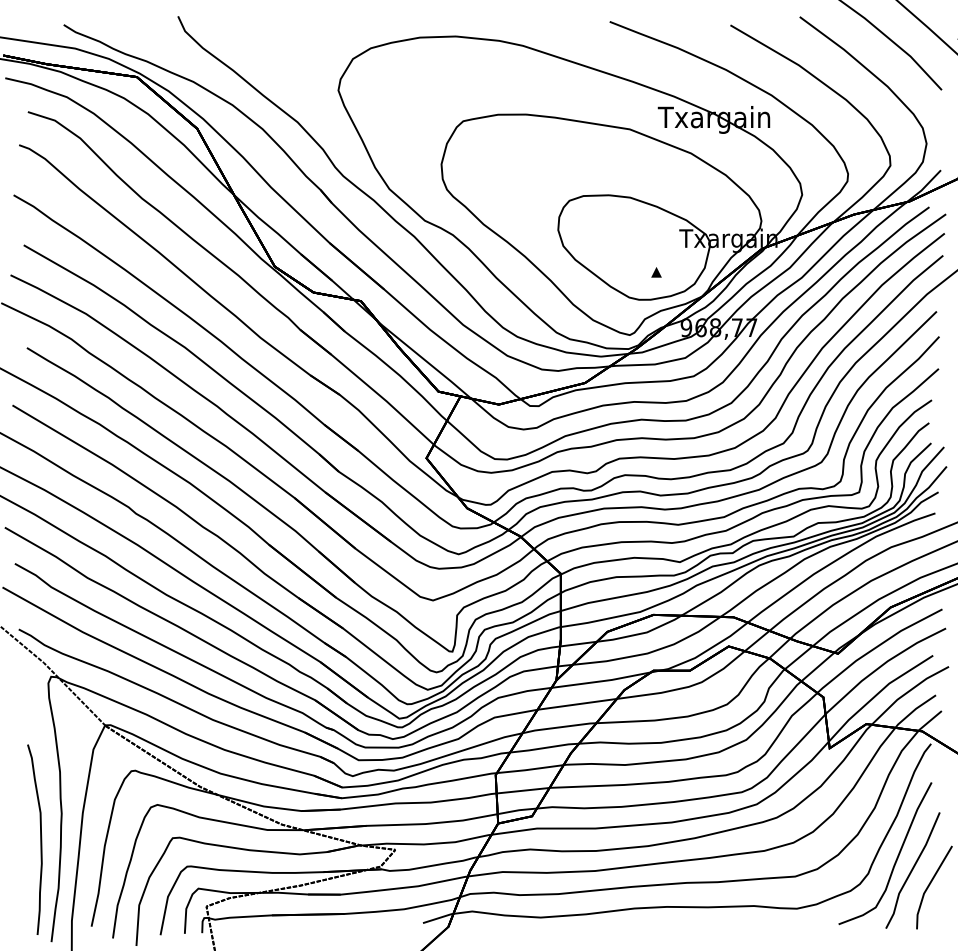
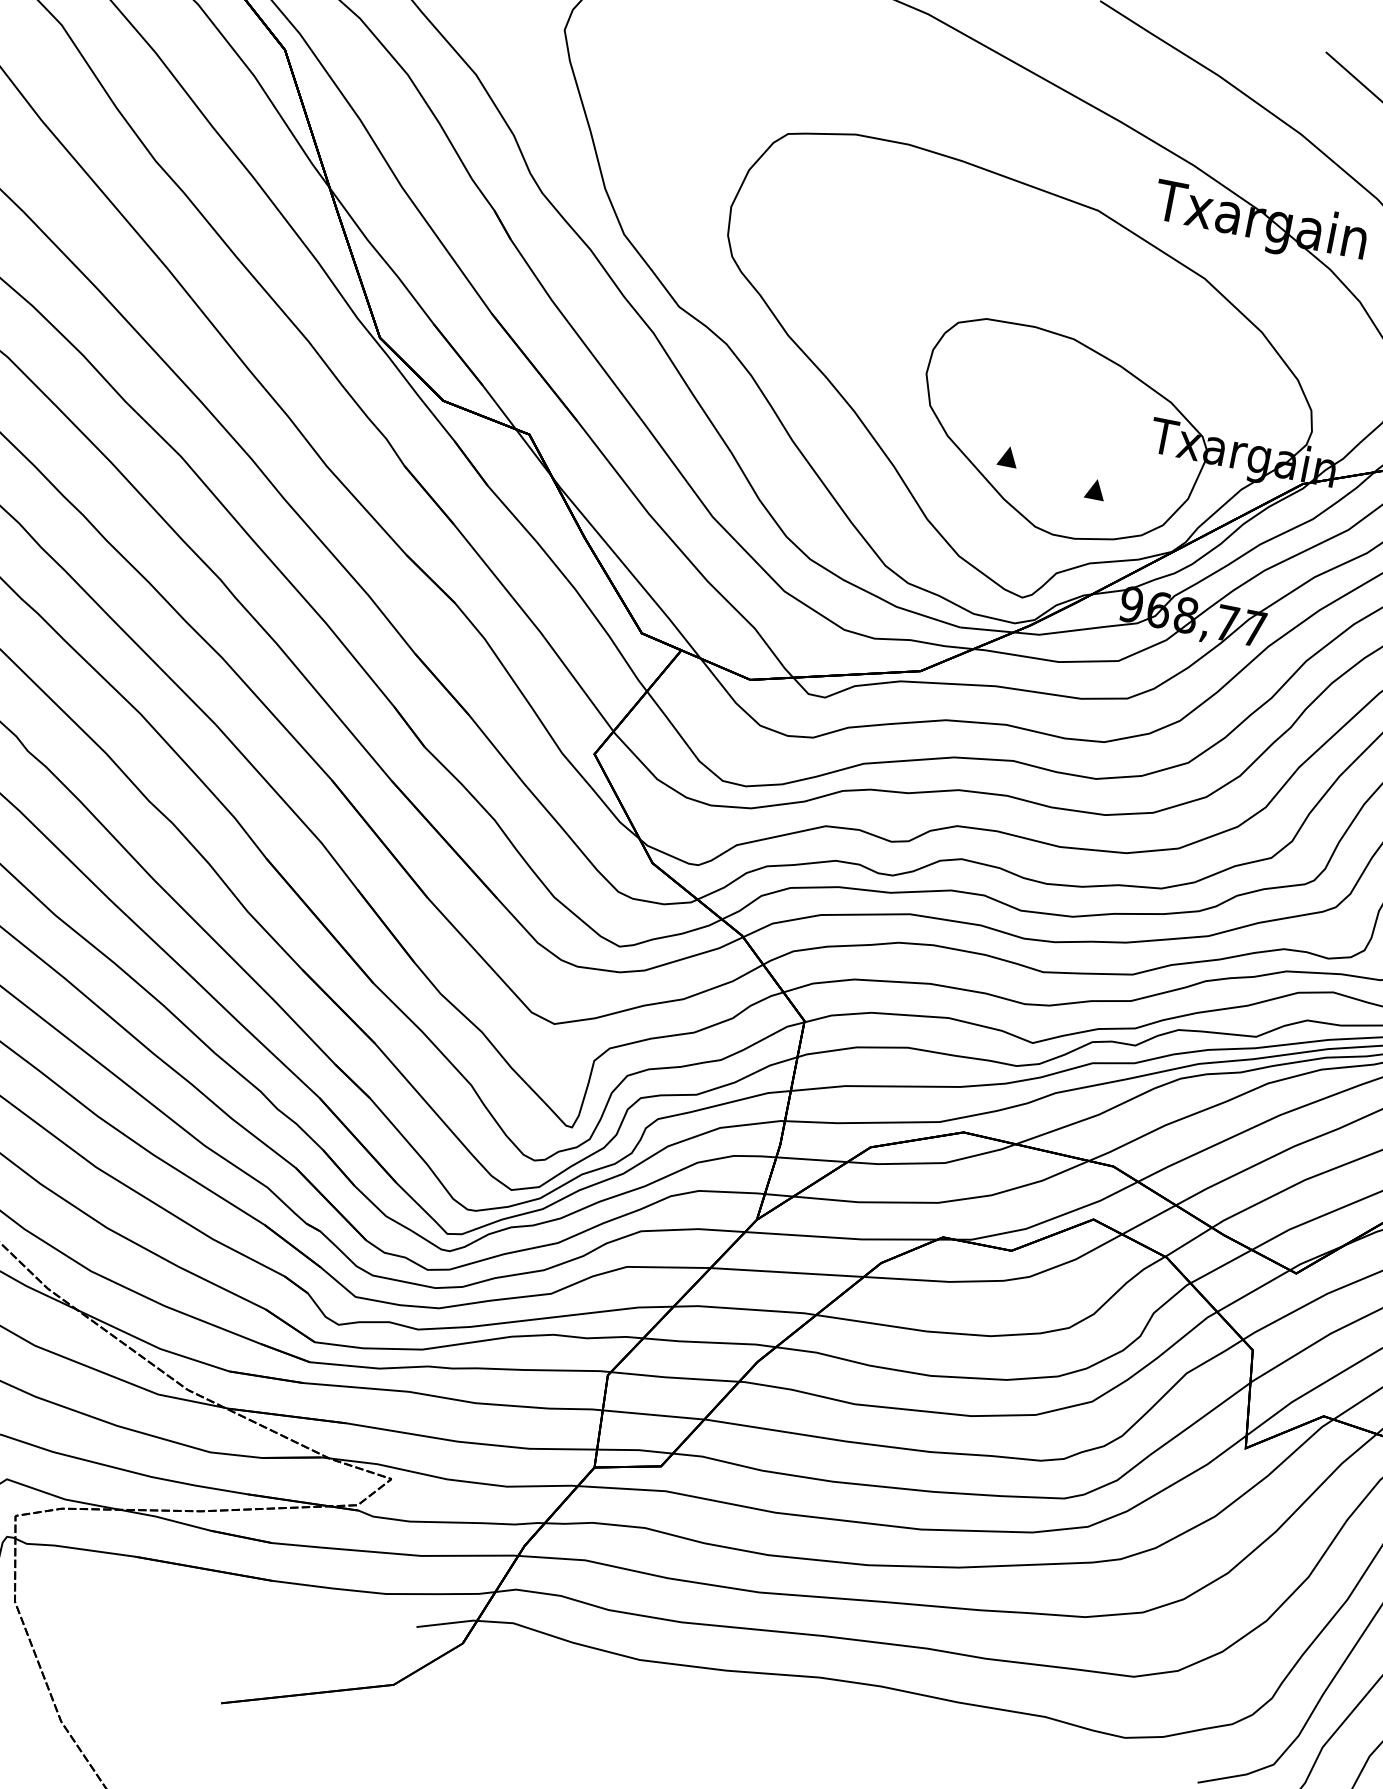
part: (608, 264) -> (1008, 456), added

